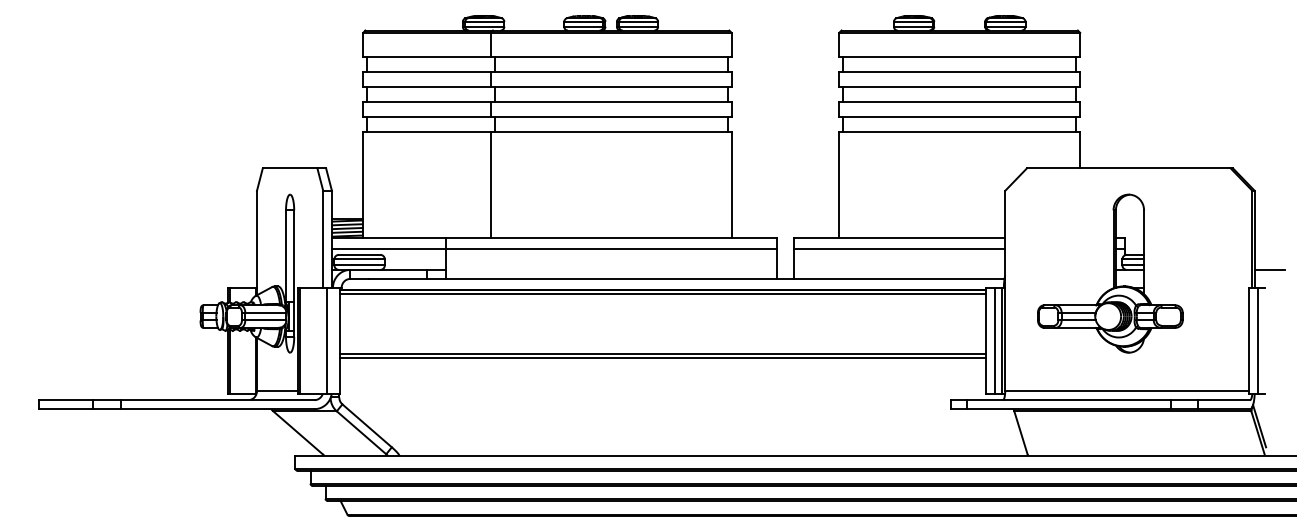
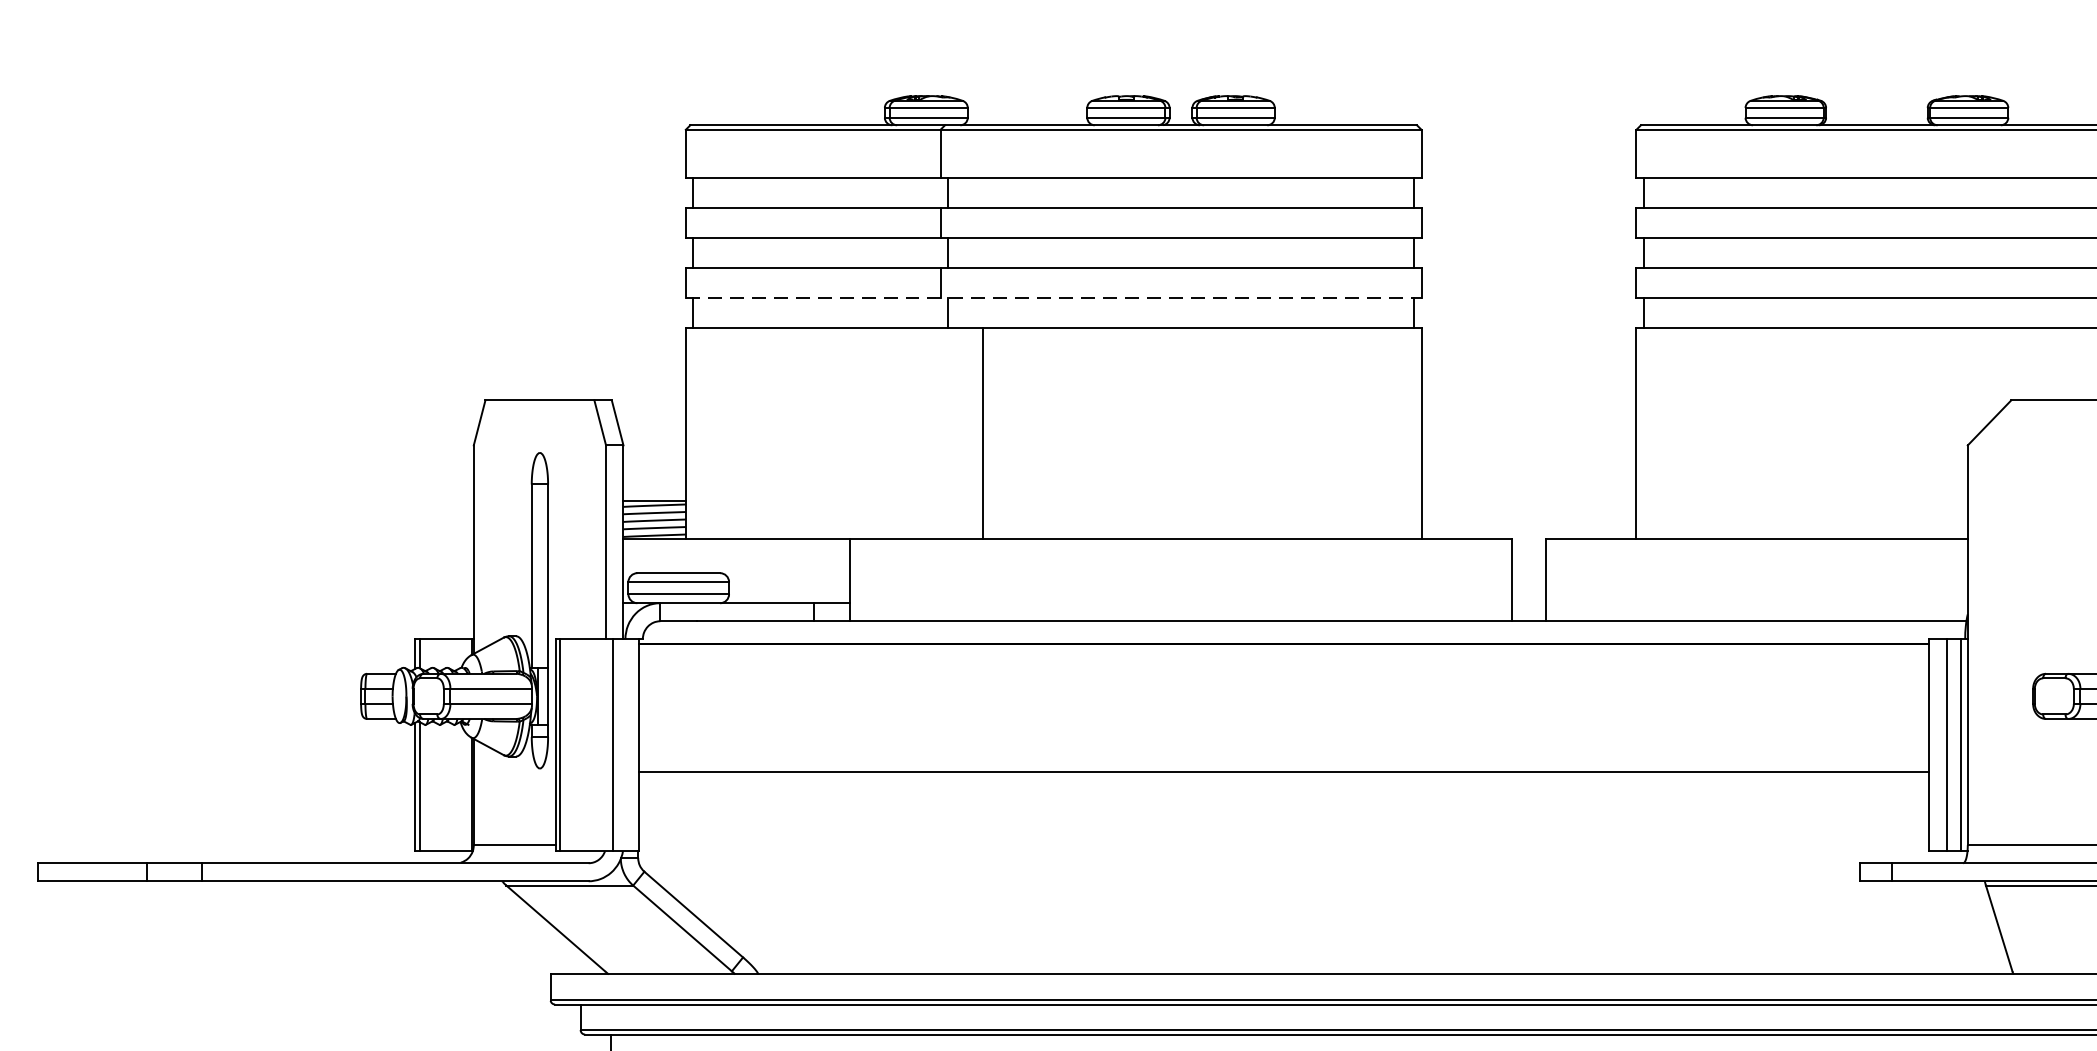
line: (547, 117) -> (1053, 298), solid -> dashed
line: (490, 184) -> (981, 432), moved
line: (553, 248) -> (1065, 560), removed
line: (899, 248) -> (1756, 560), removed
line: (662, 294) -> (1283, 652), removed
line: (662, 357) -> (1283, 778), removed

